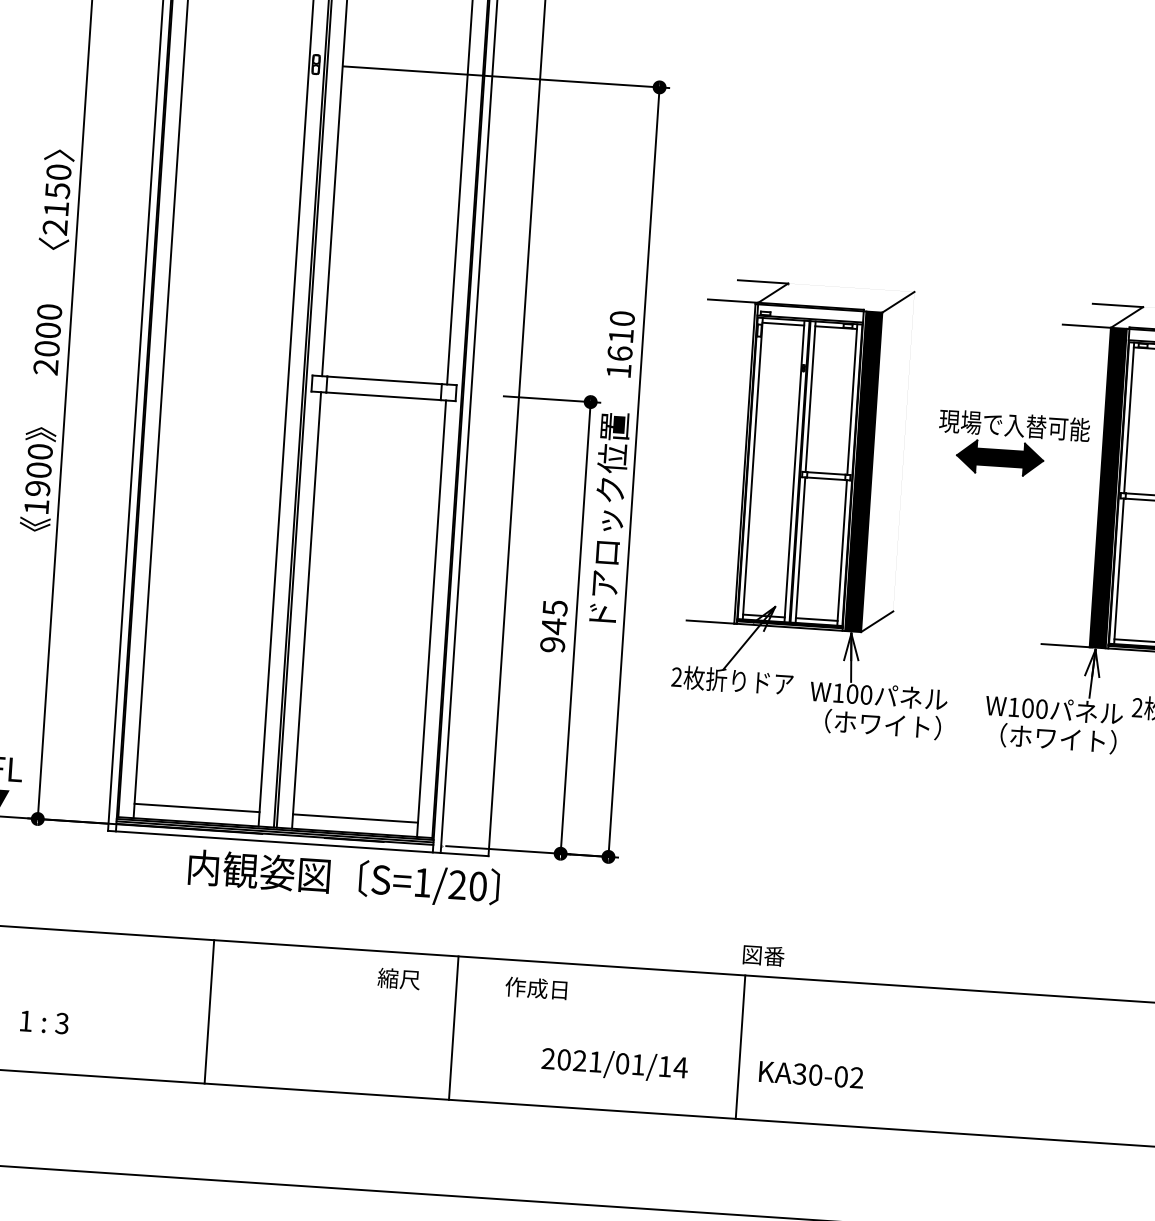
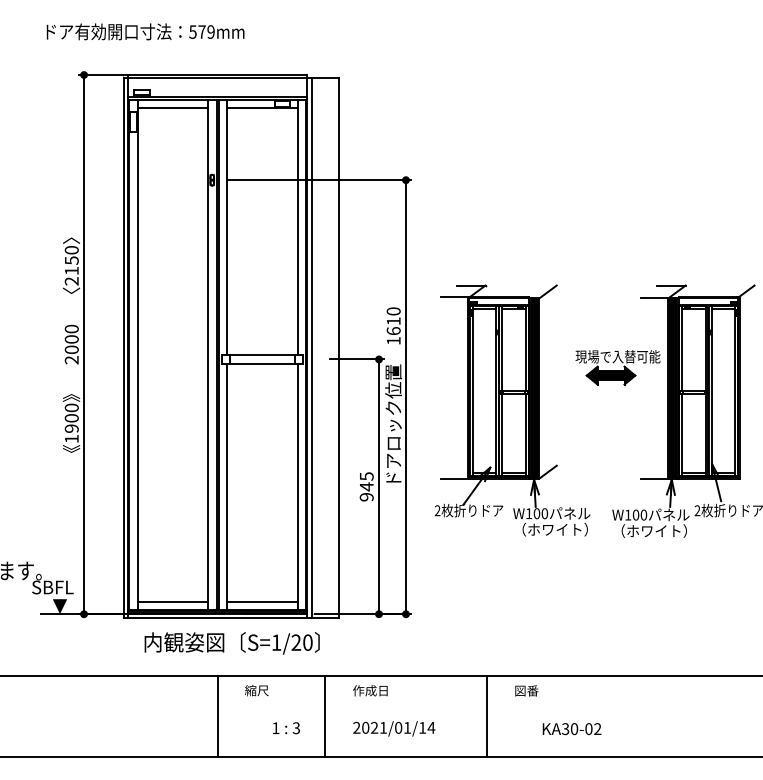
text: (342, 878) -> (231, 643), moved
text: (763, 954) -> (526, 690), moved
text: (398, 978) -> (256, 690), moved
line: (209, 1010) -> (217, 715), moved
text: (44, 1022) -> (286, 728), moved
text: (615, 1064) -> (394, 728), moved
text: (810, 1075) -> (571, 729), moved

